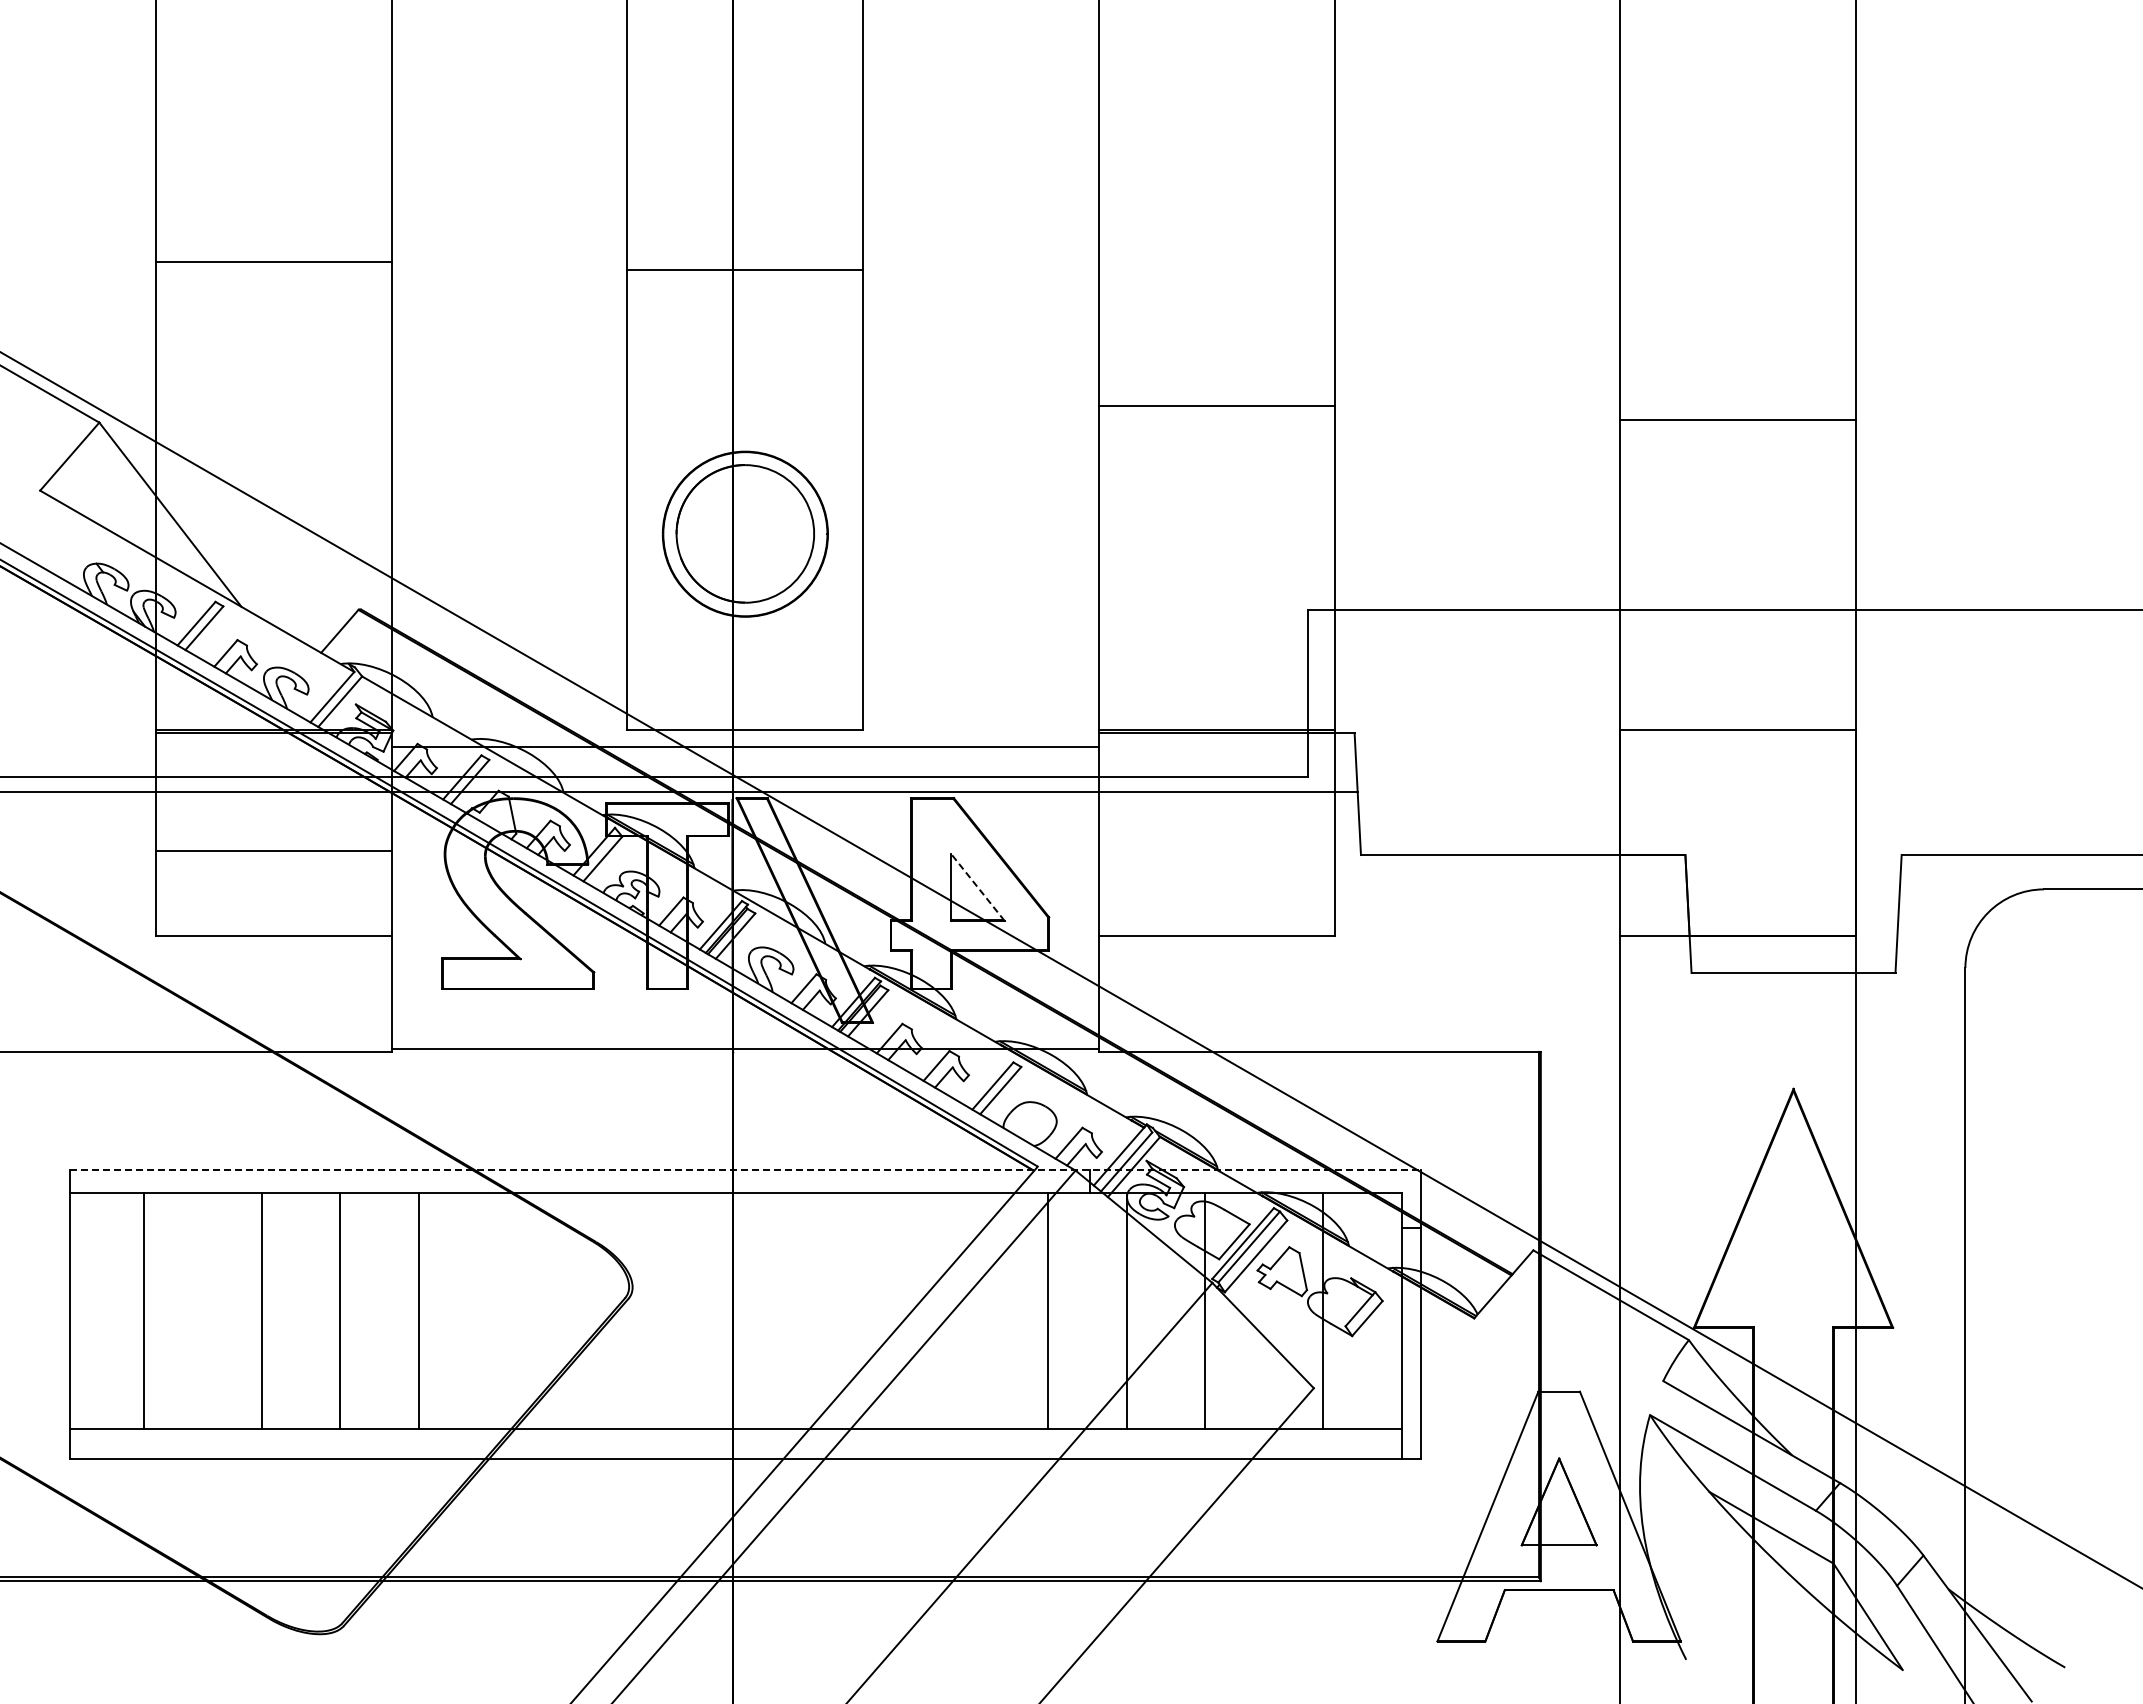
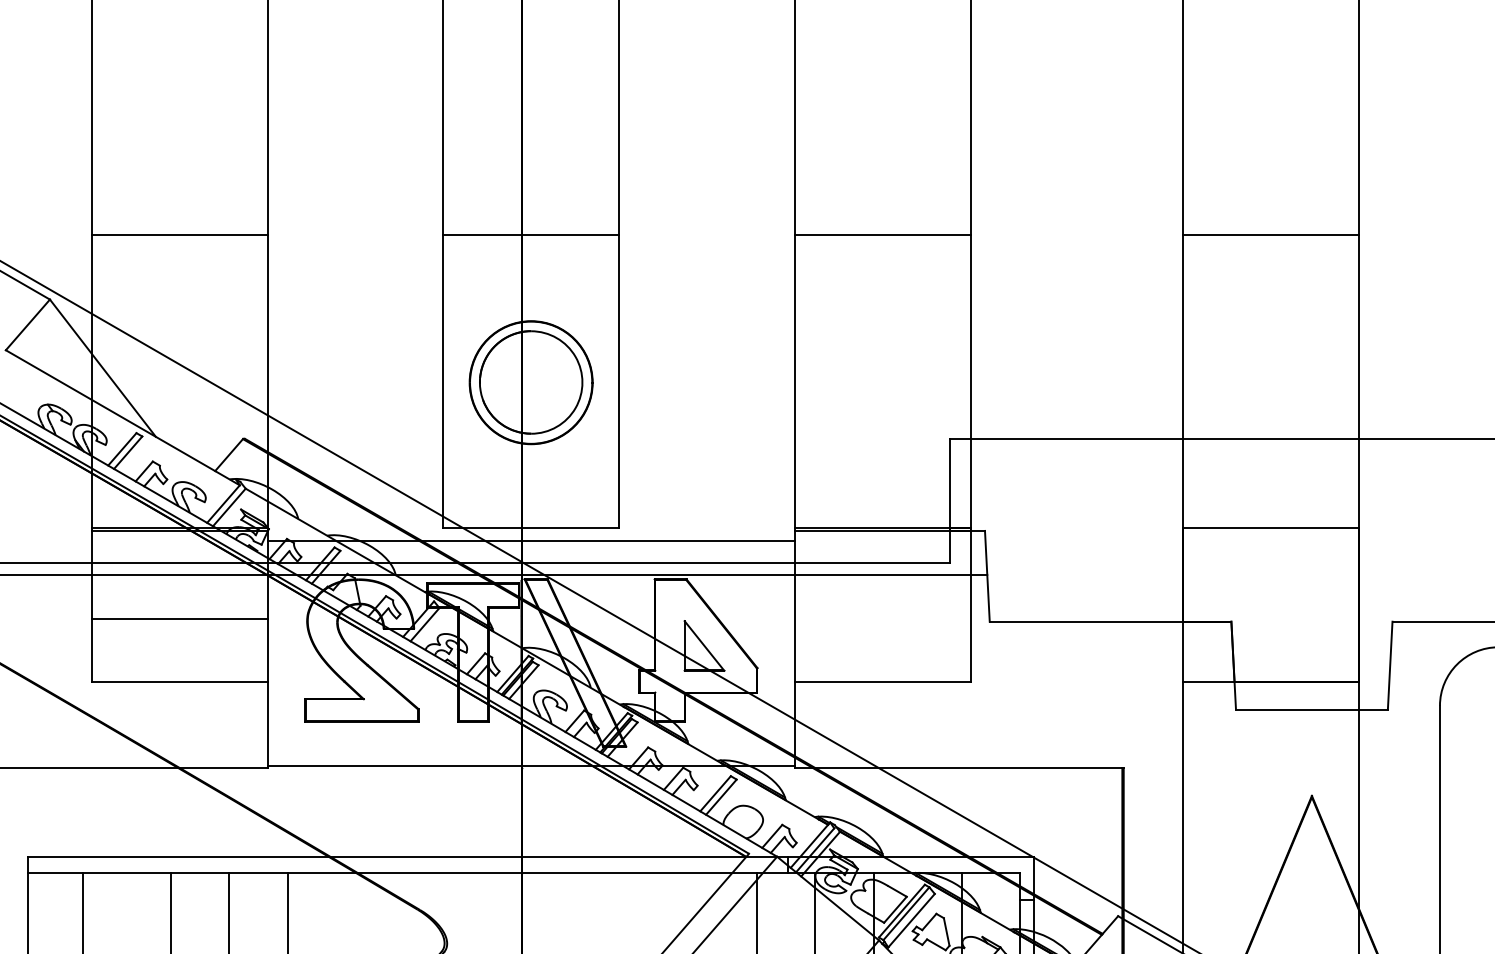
line: (273, 262) -> (179, 235), moved
line: (745, 270) -> (531, 235), moved
line: (1217, 406) -> (882, 235), moved
line: (1738, 420) -> (1270, 235), moved
line: (978, 887) -> (704, 645), dashed -> solid
line: (745, 1170) -> (531, 856), dashed -> solid

